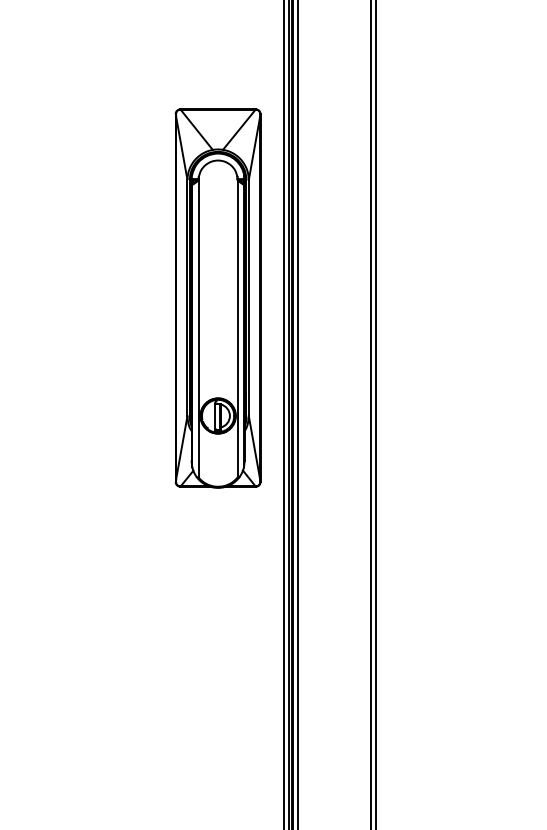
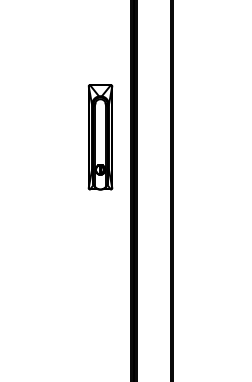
part: (218, 298) -> (100, 137), size x0.6

